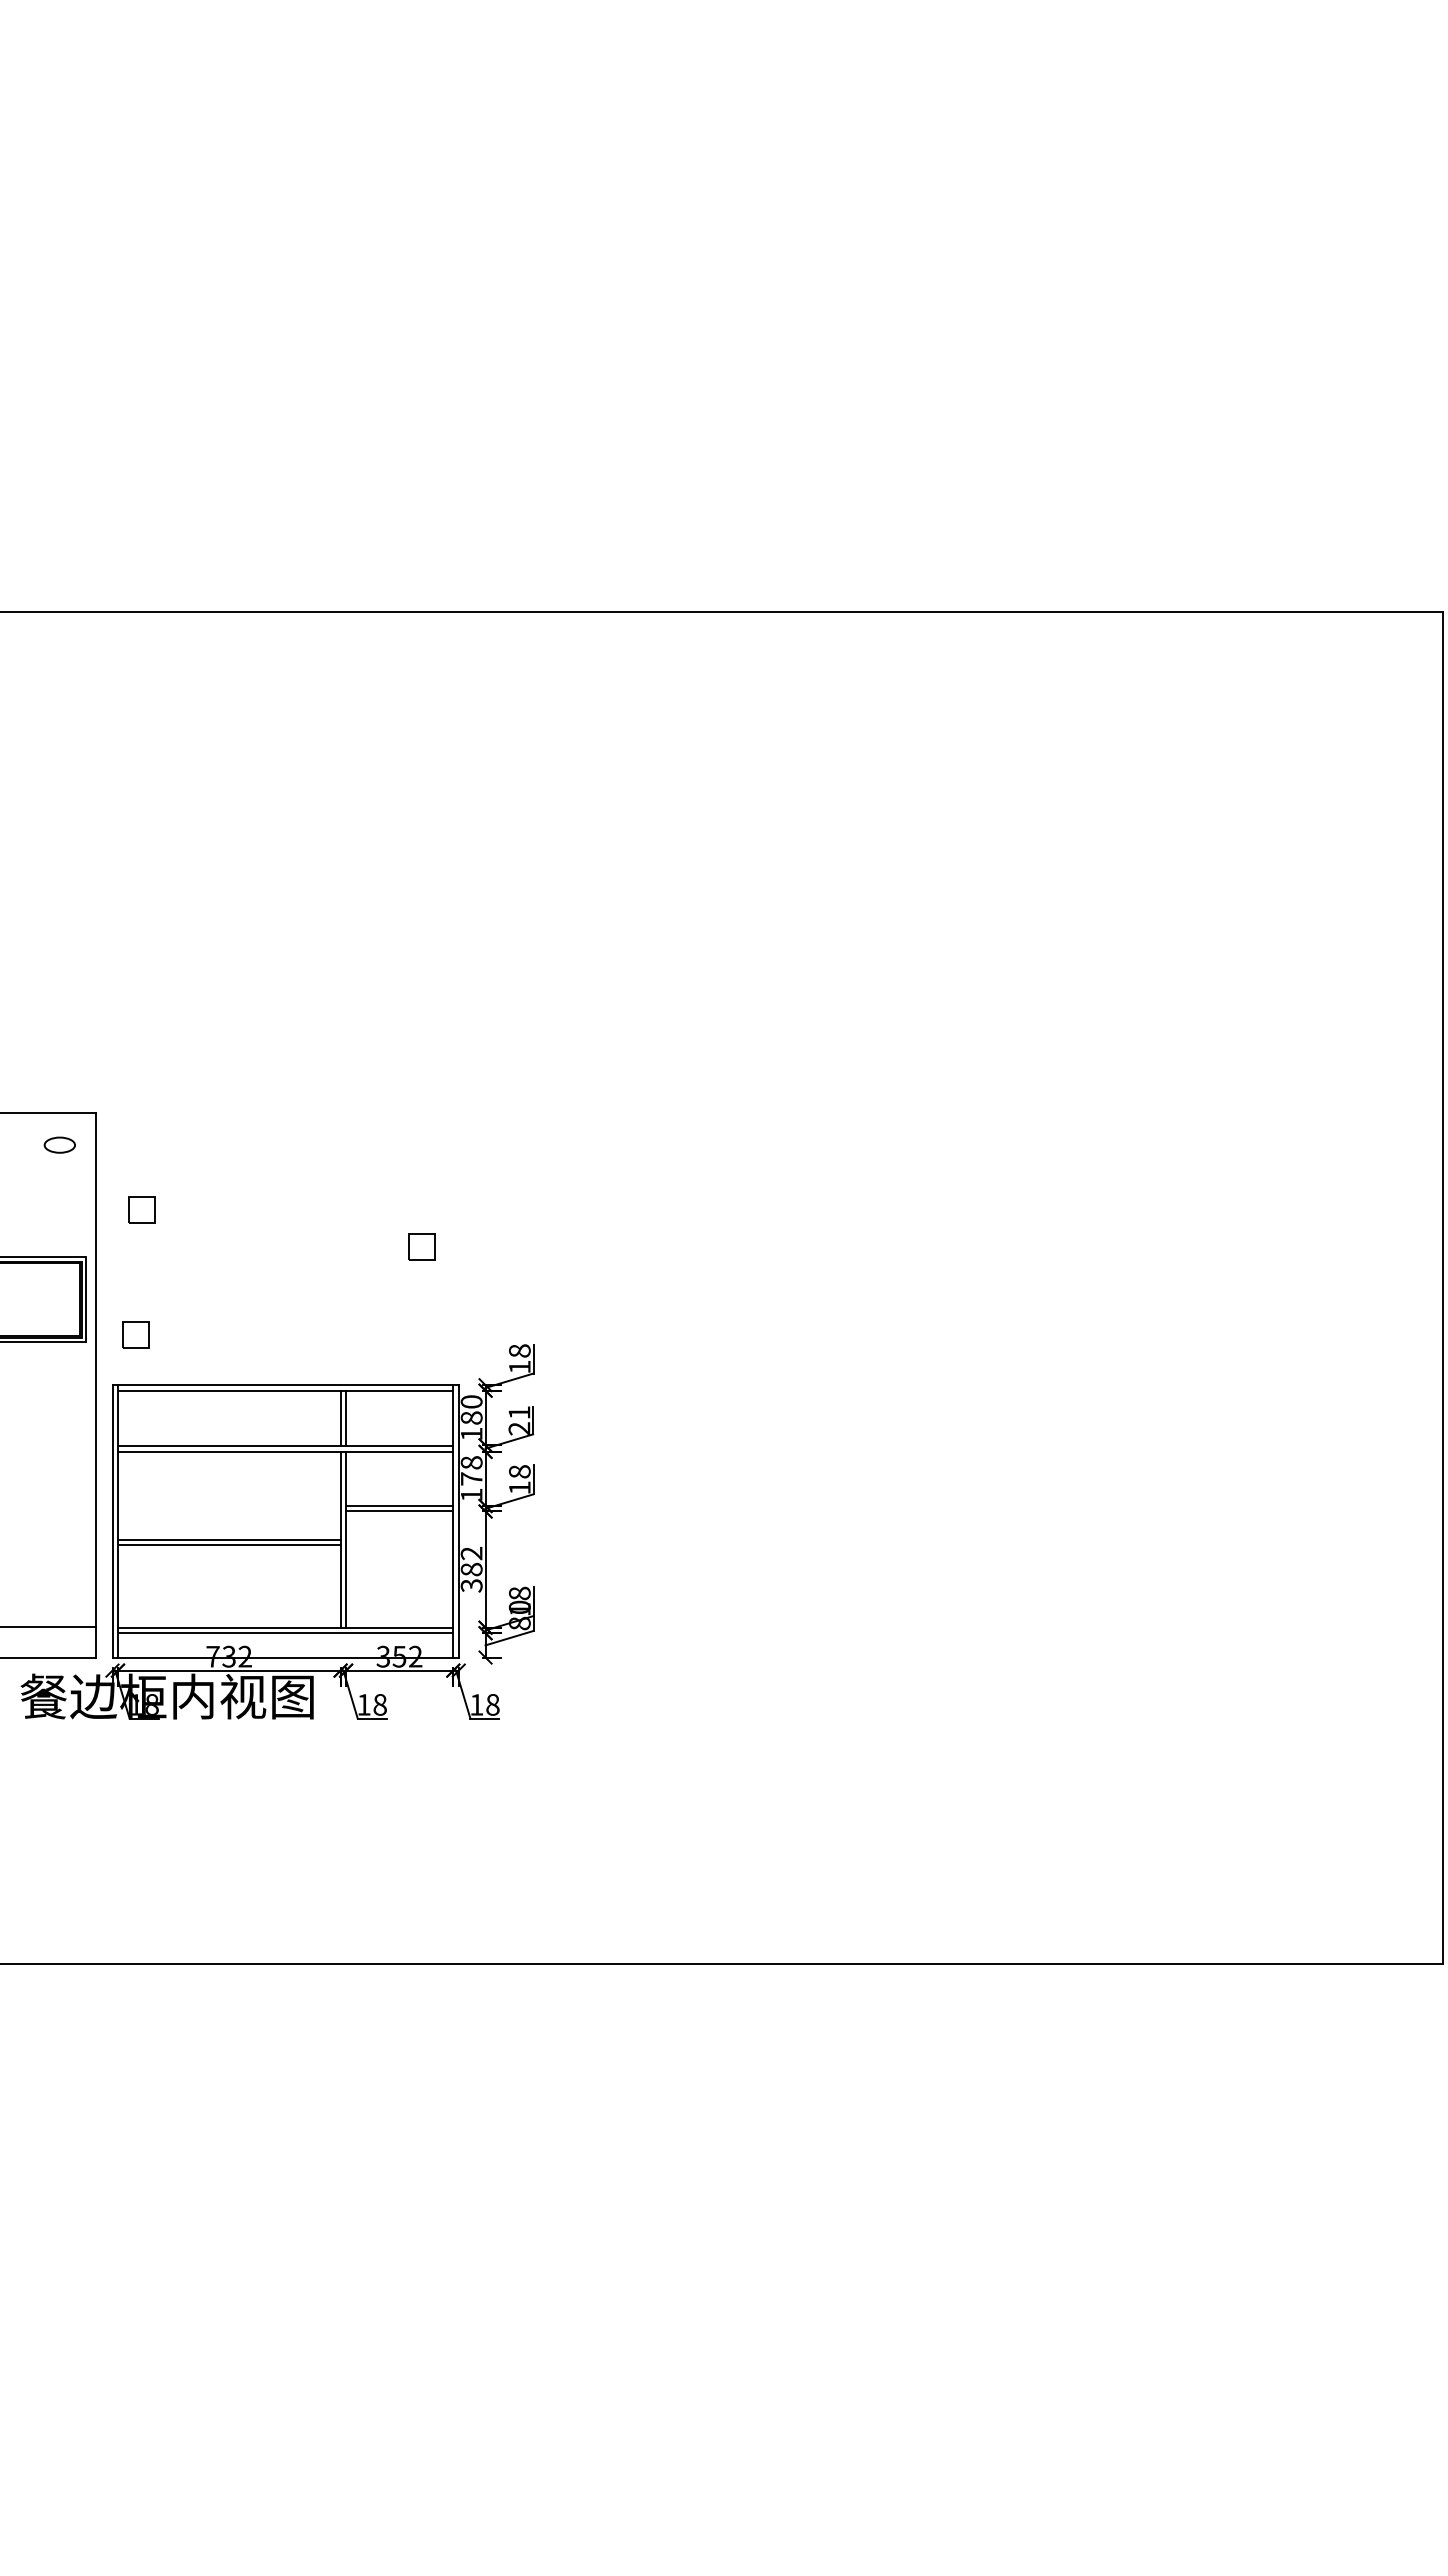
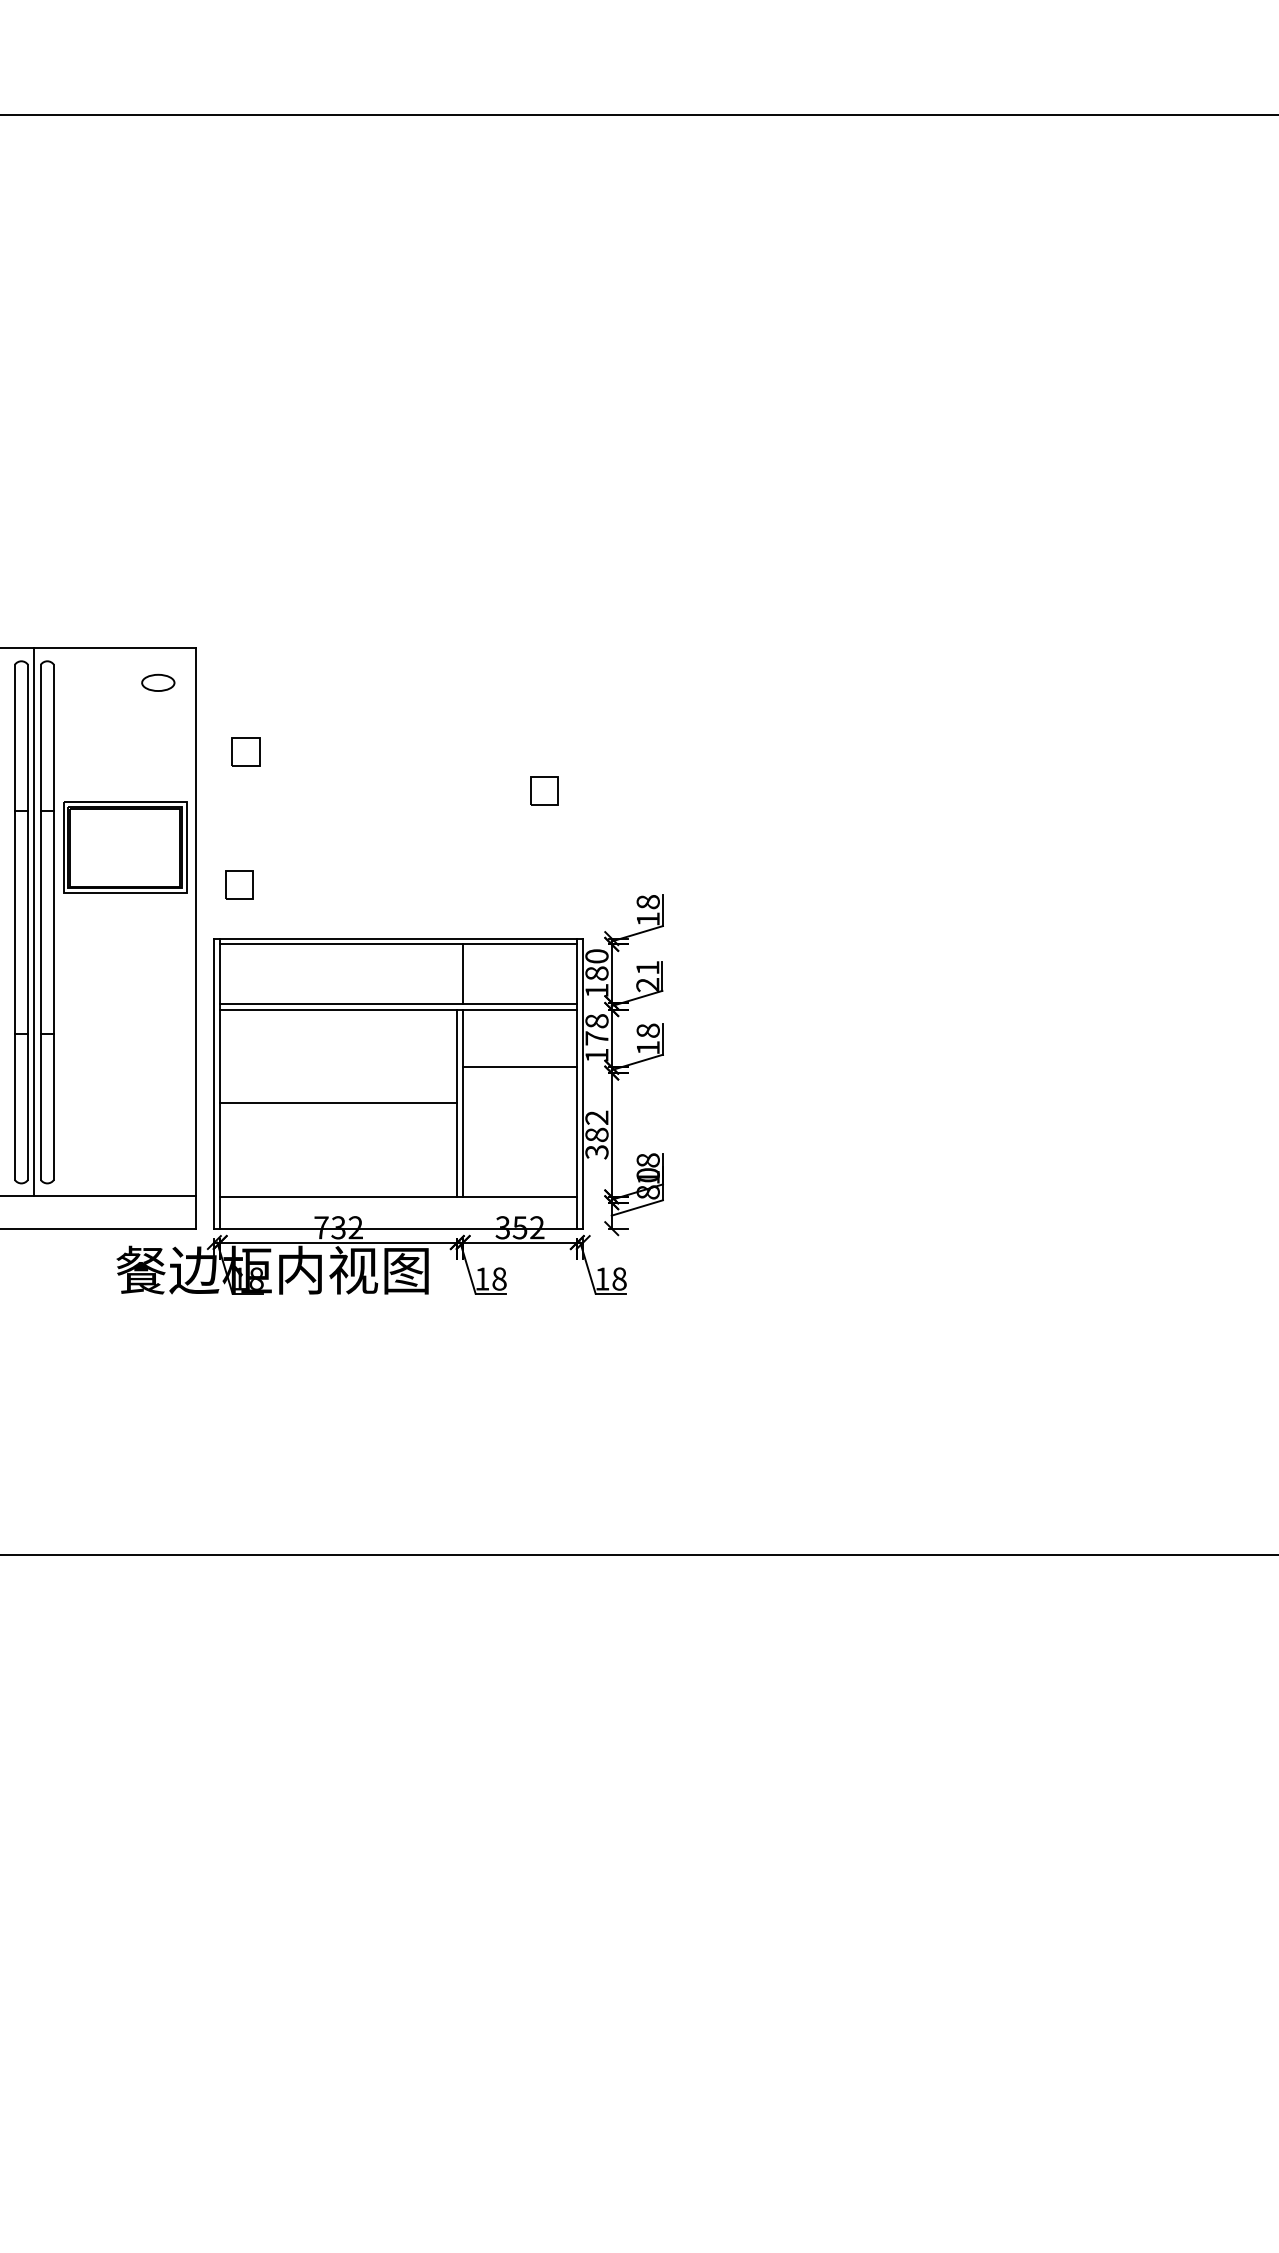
line: (340, 1418) -> (457, 974), removed
line: (399, 1511) -> (520, 1073), removed
line: (228, 1545) -> (337, 1109), removed
line: (285, 1633) -> (398, 1203), removed

